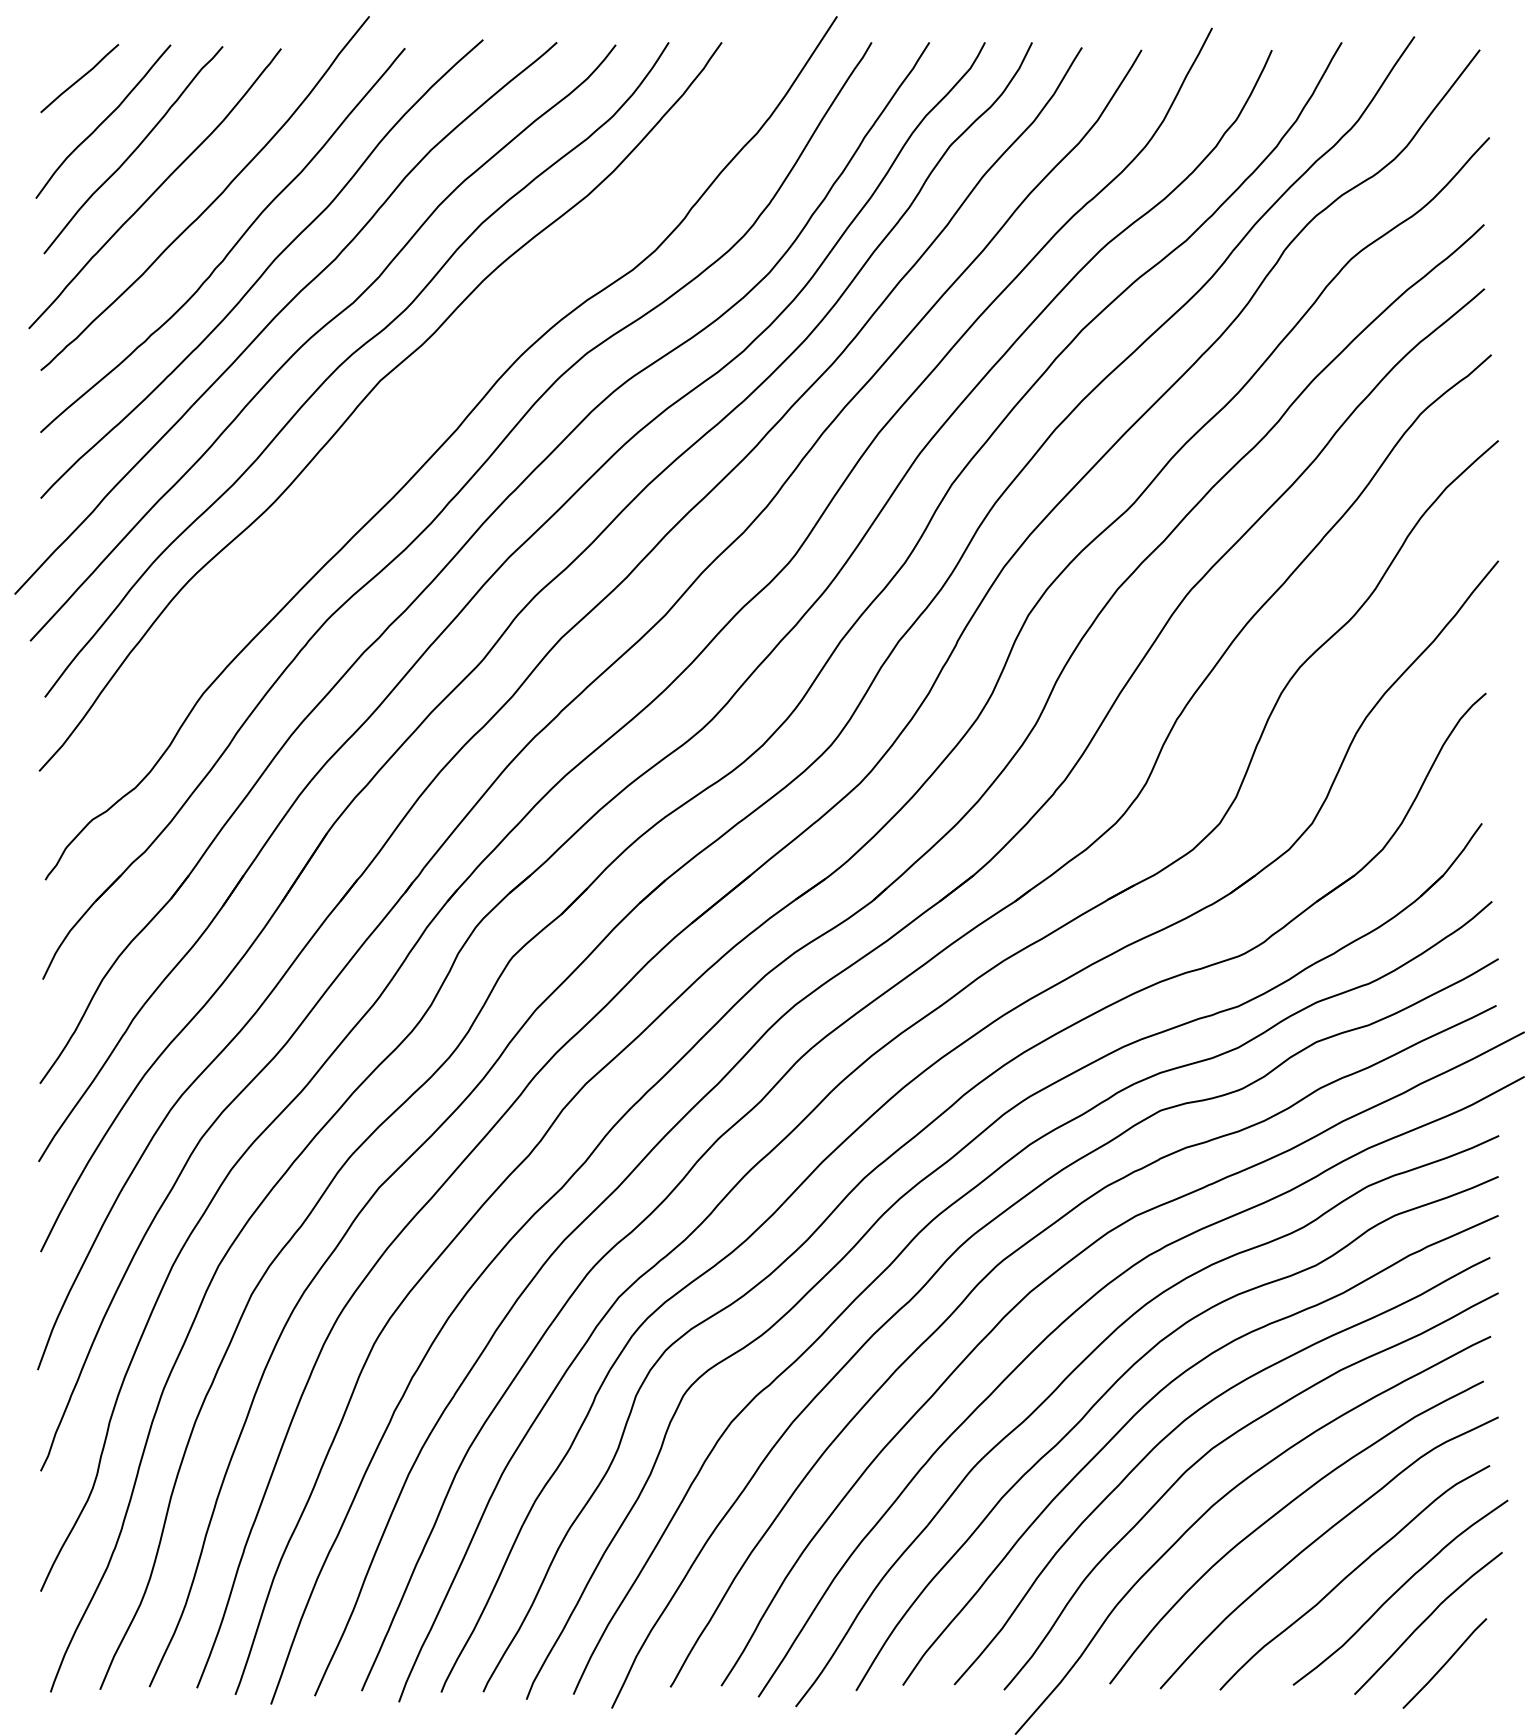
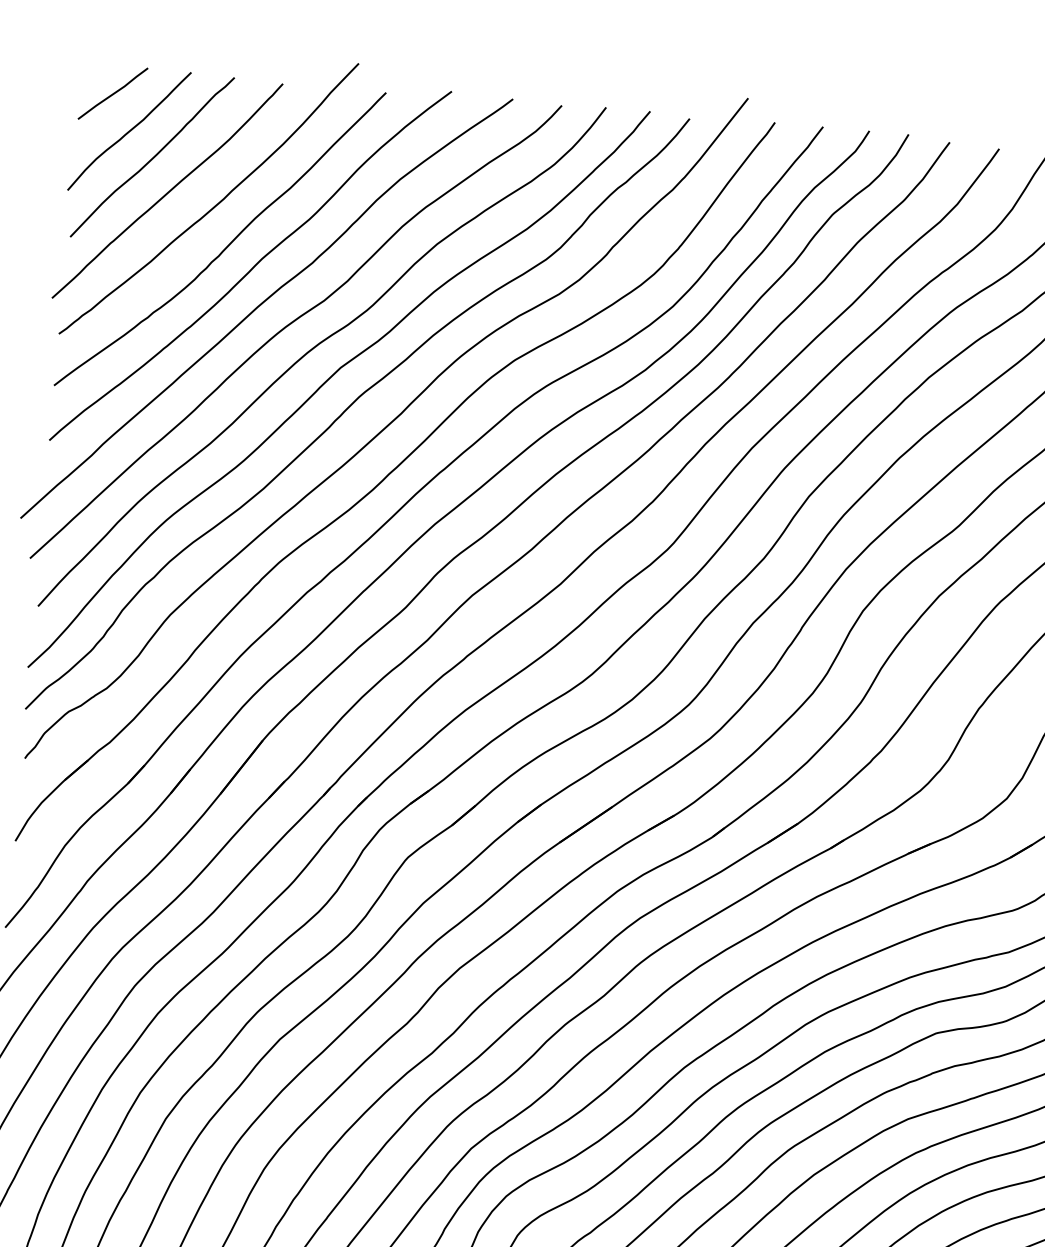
curve: (397, 424) -> (351, 405), added

